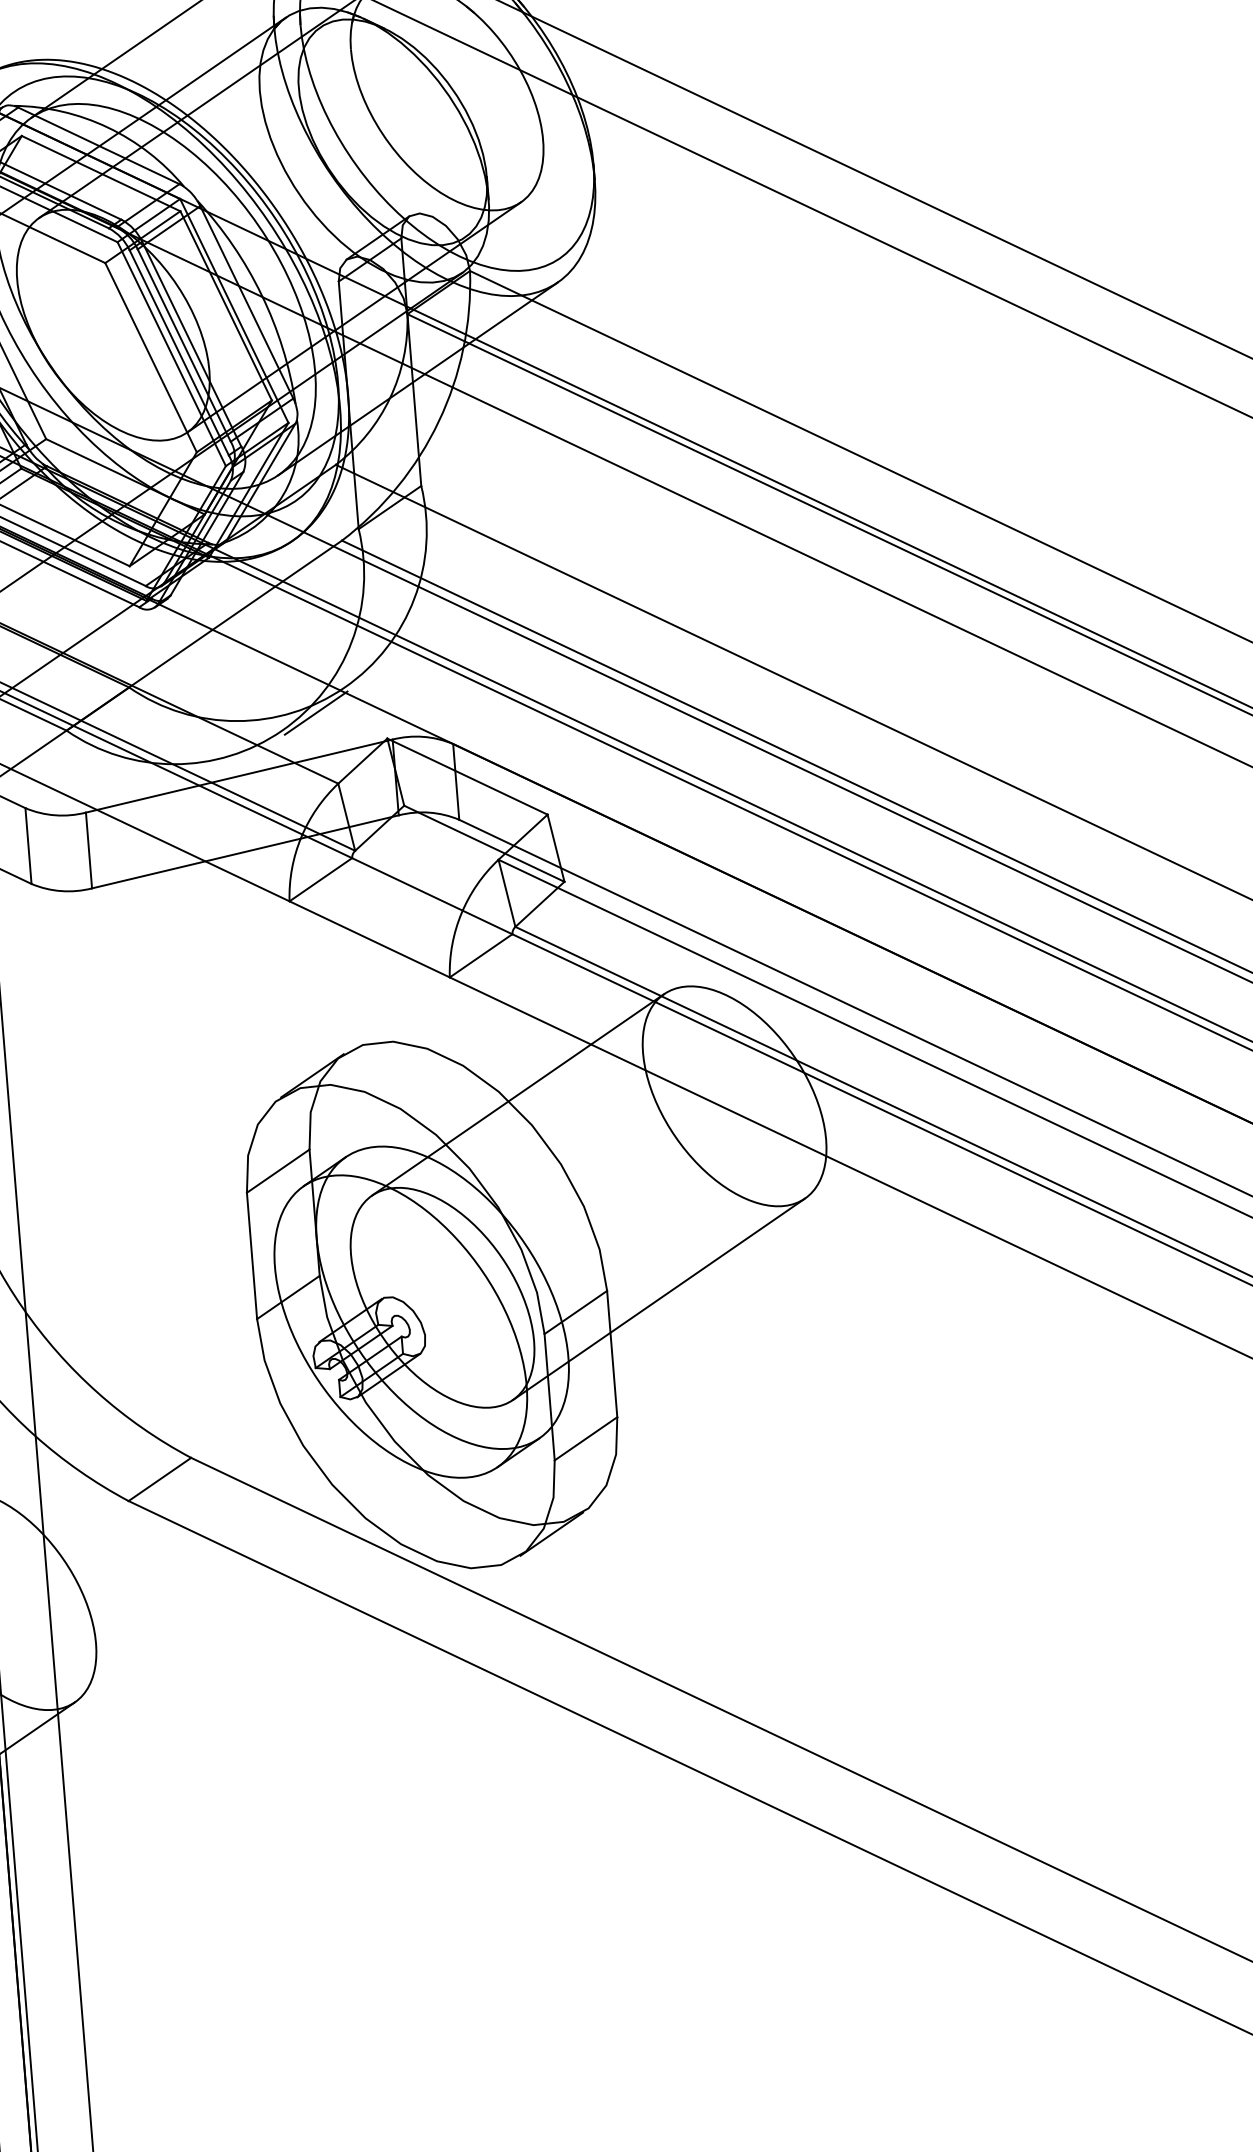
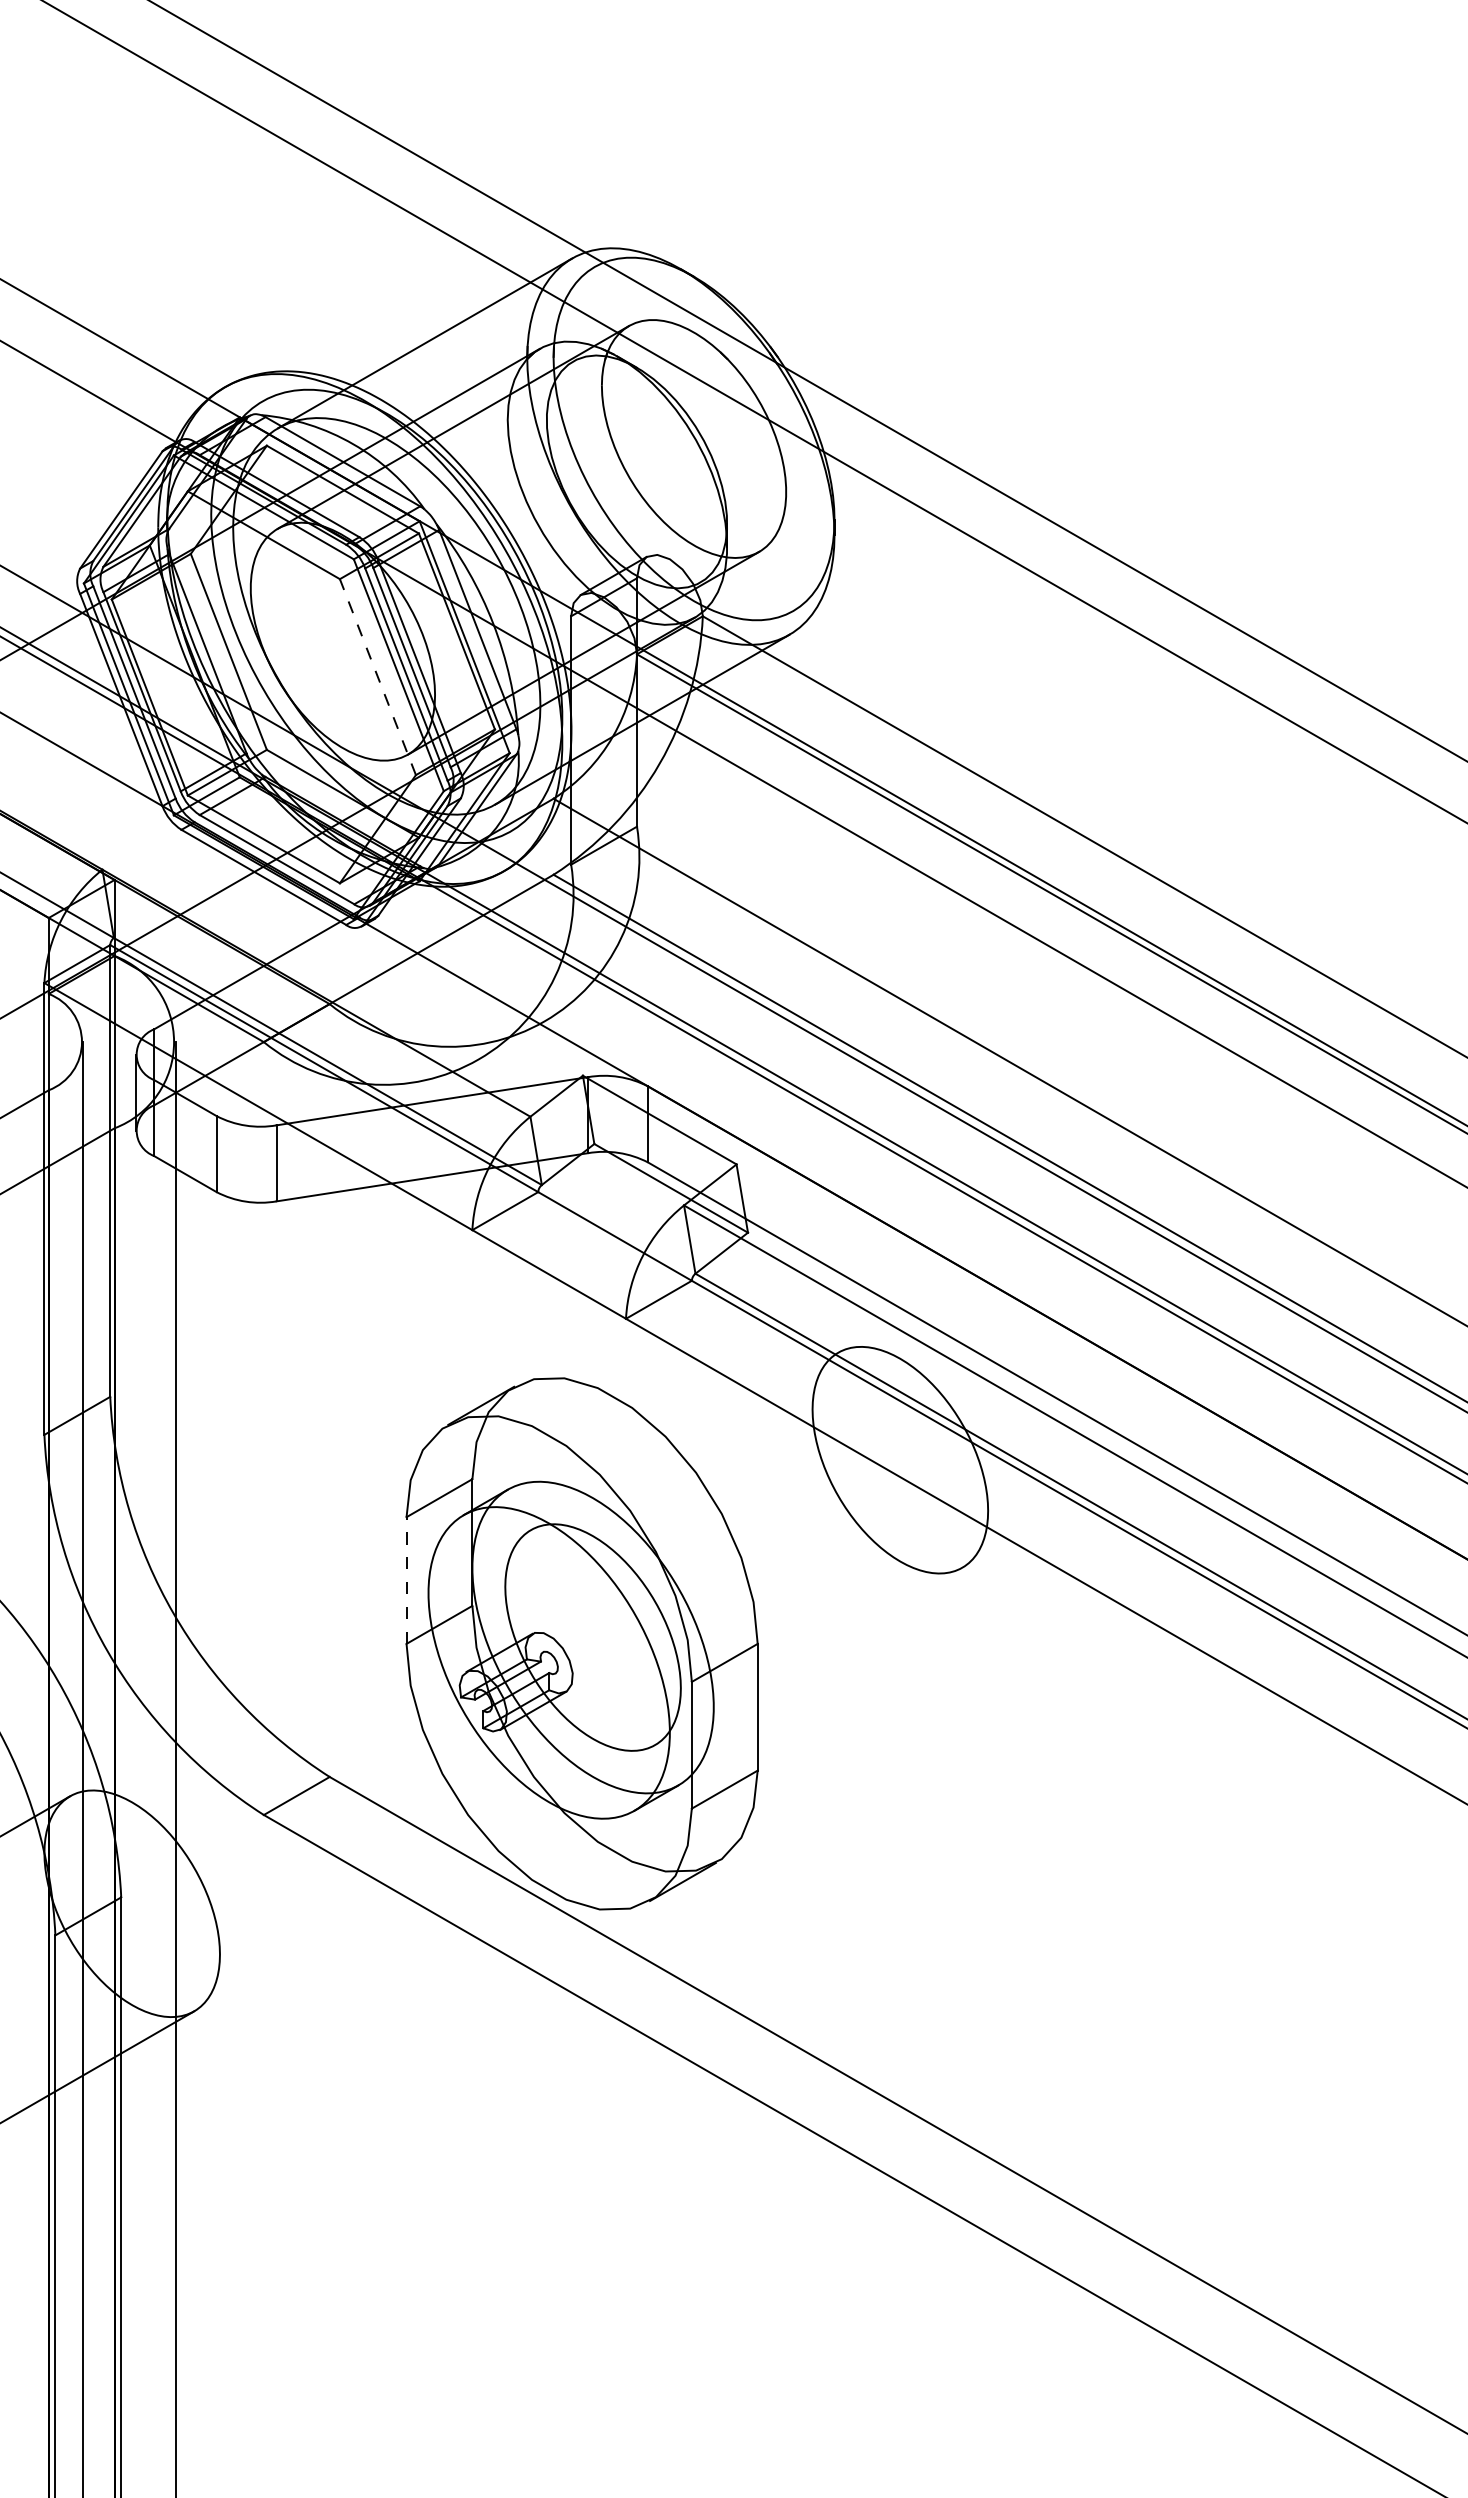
line: (150, 357) -> (377, 676), solid -> dashed
line: (315, 713) -> (513, 1044), removed
line: (517, 1095) -> (684, 1441), removed
line: (251, 1255) -> (406, 1580), solid -> dashed
line: (658, 1299) -> (808, 1656), removed

